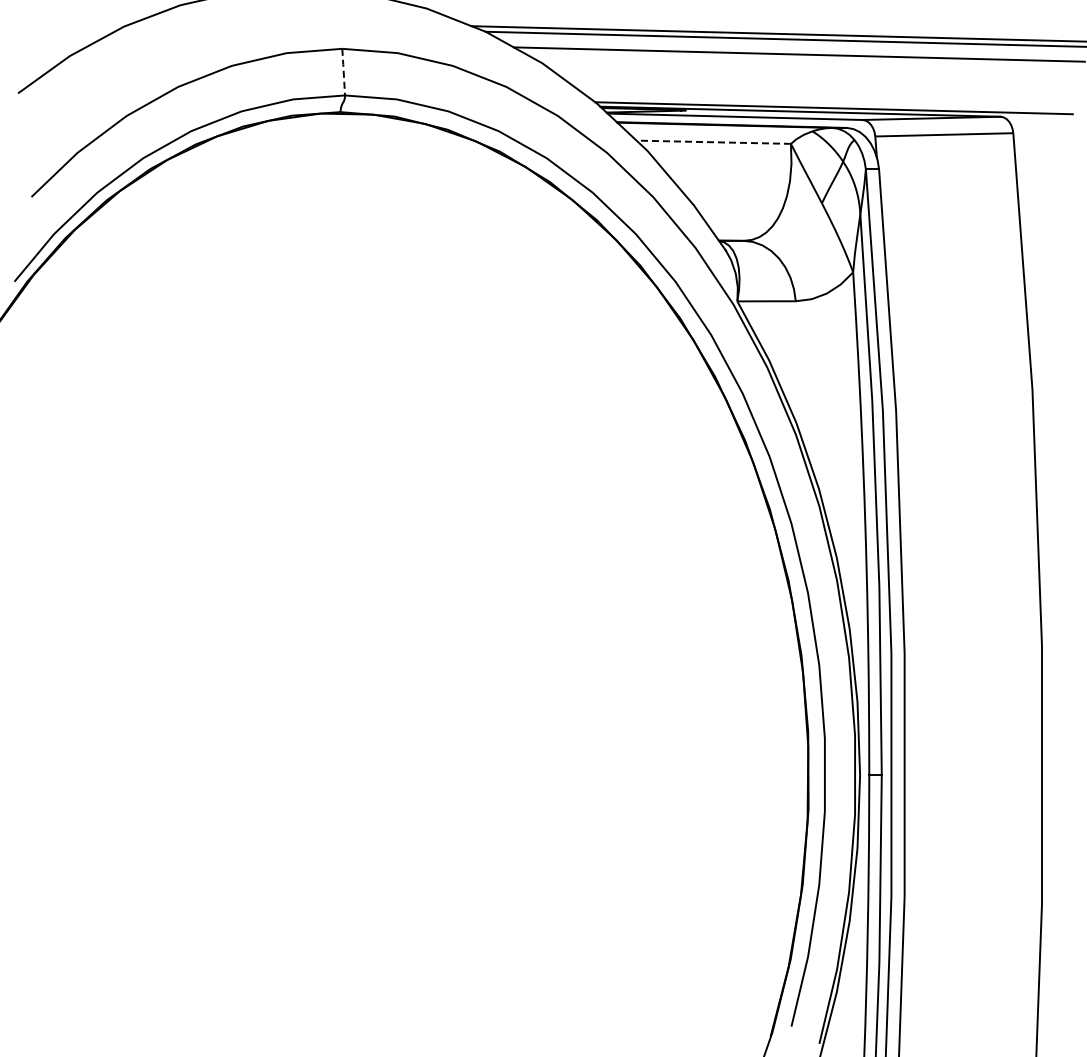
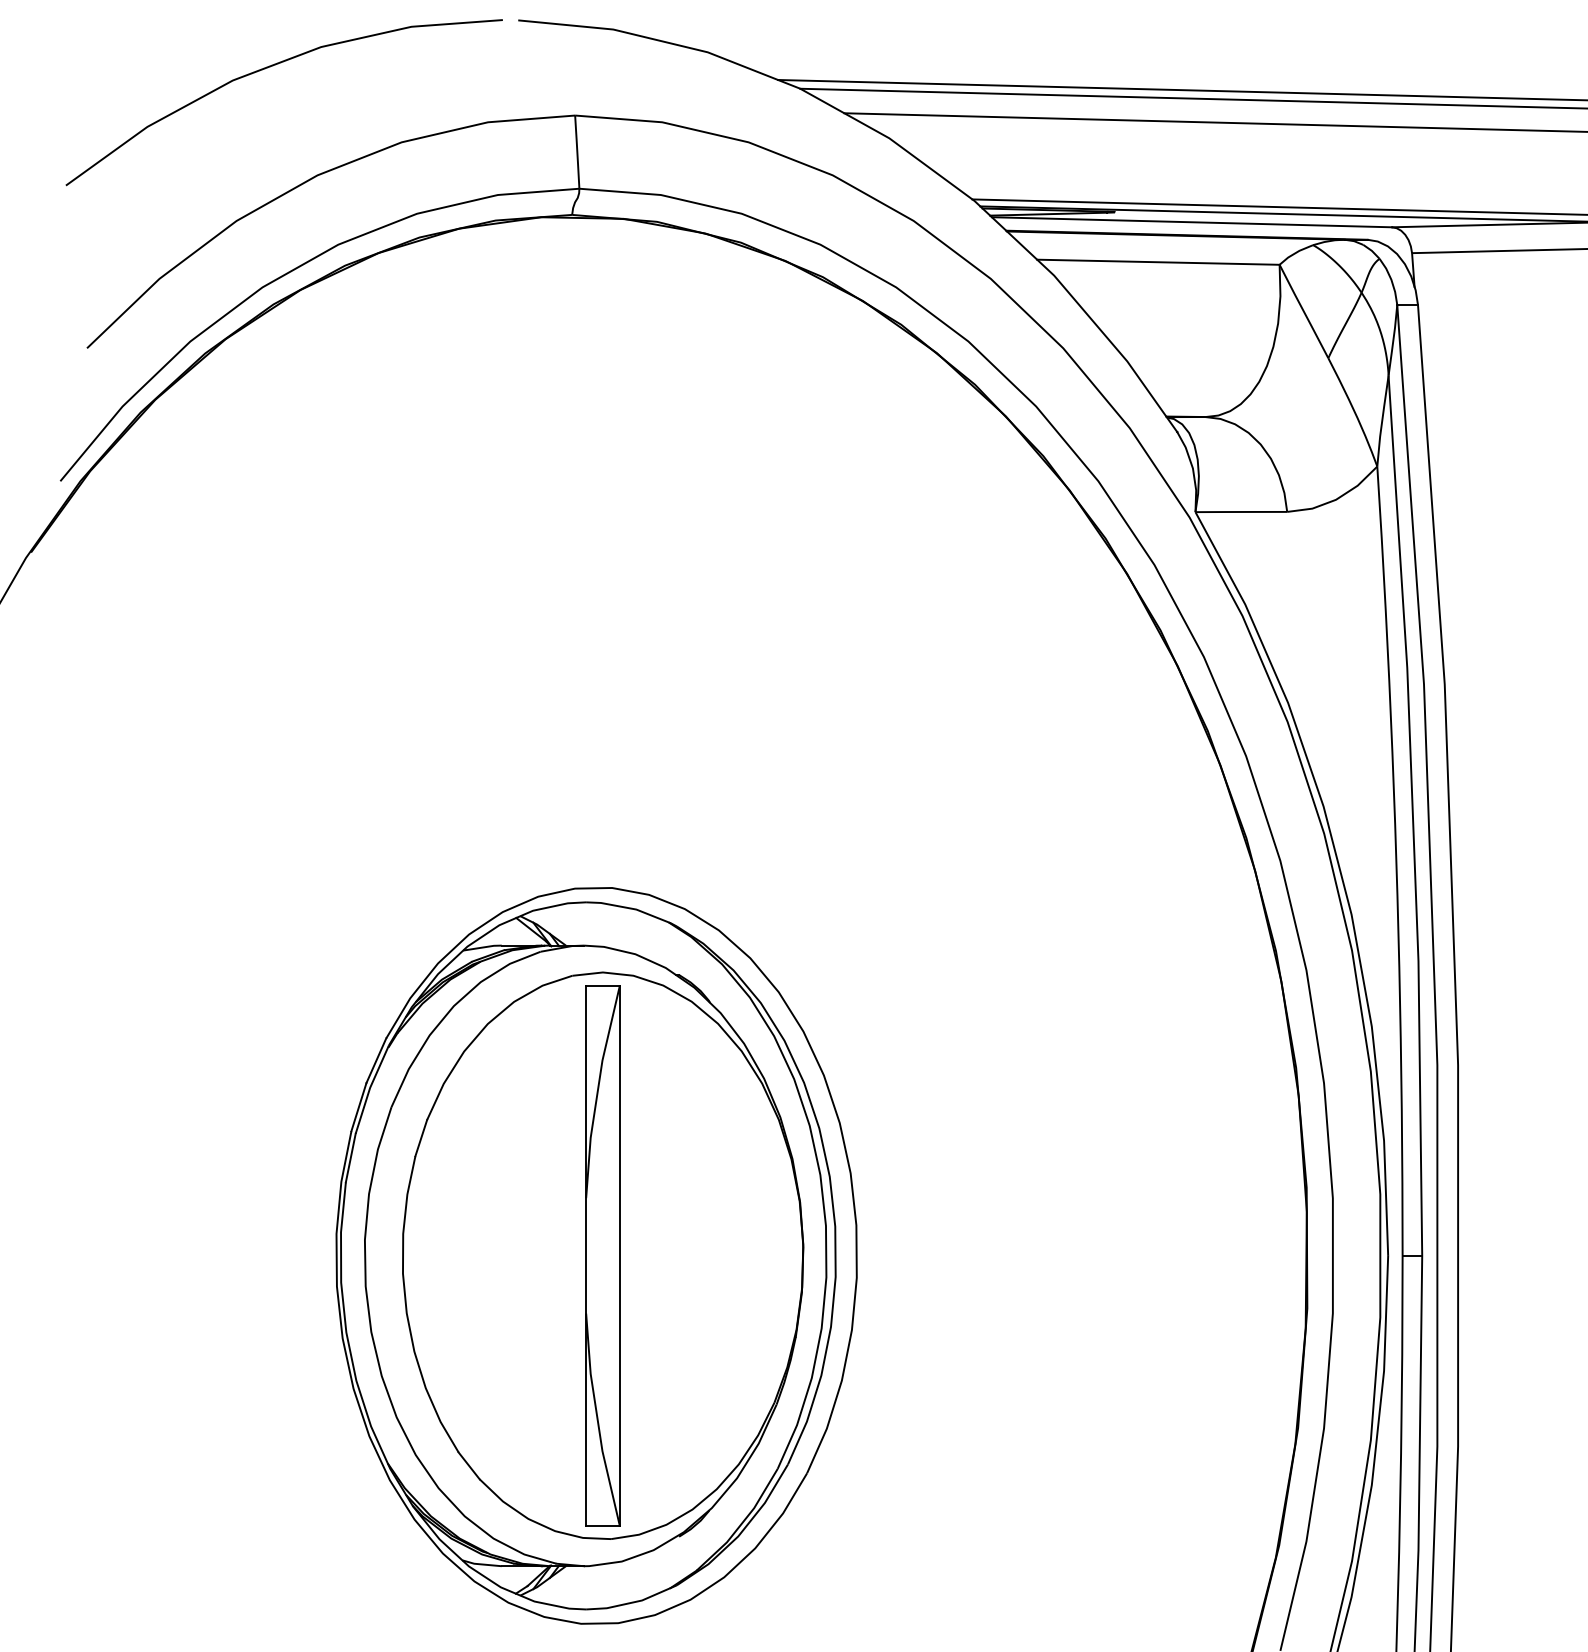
line: (343, 72) -> (577, 152), dashed -> solid
line: (713, 142) -> (1157, 262), dashed -> solid
part: (355, 774) -> (595, 1254), added

